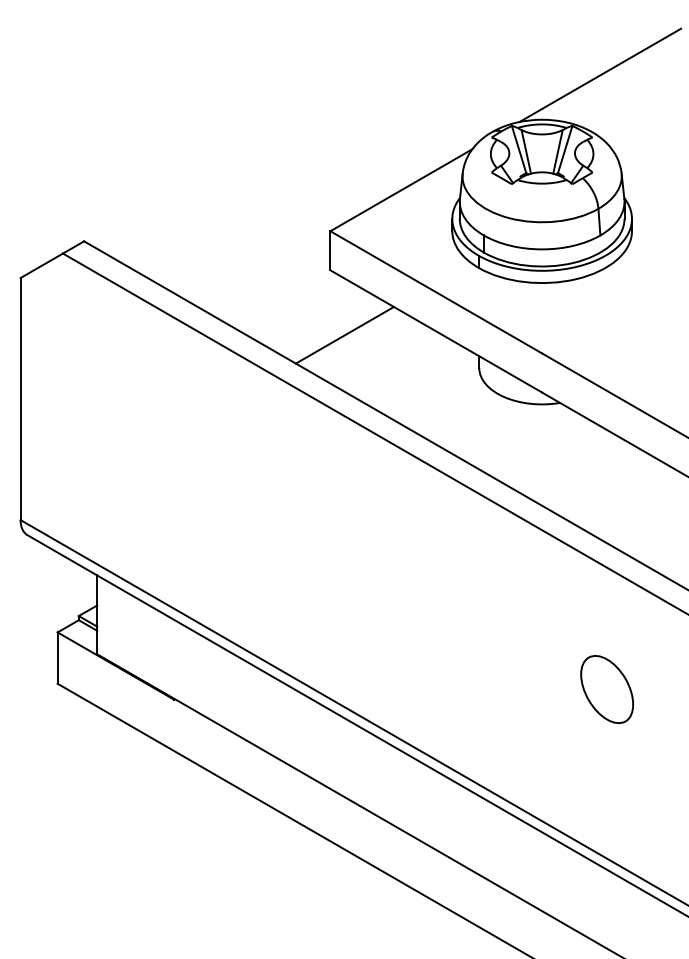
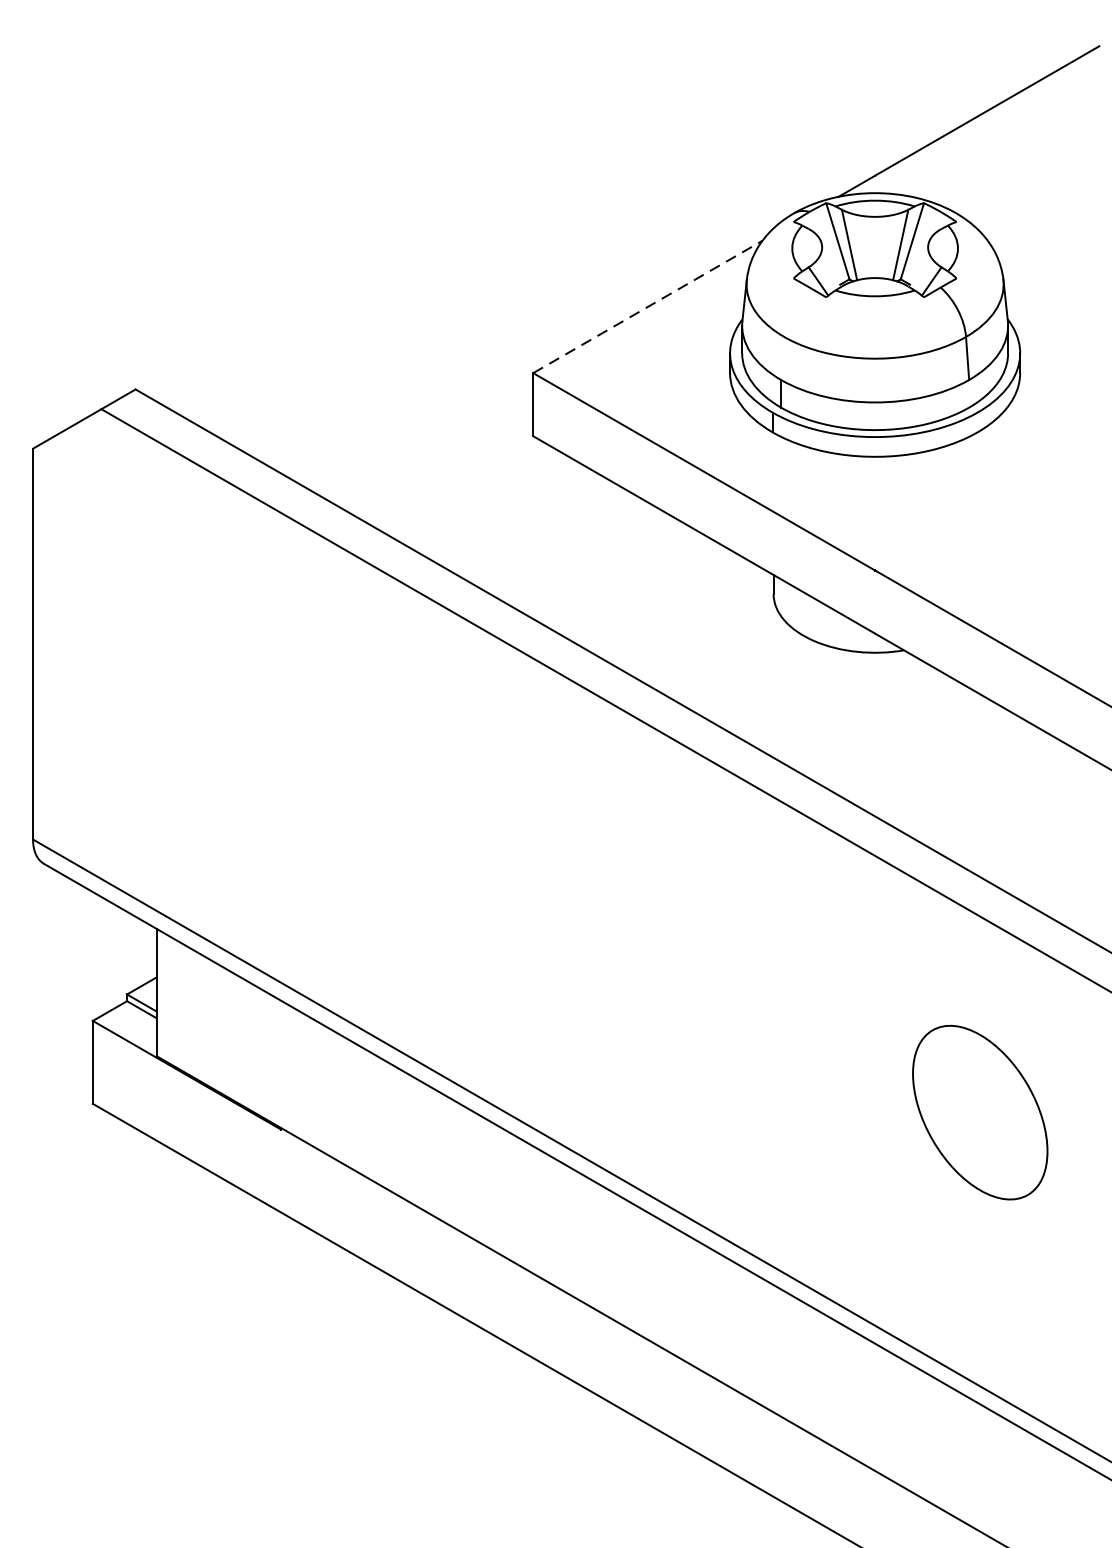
line: (401, 190) -> (648, 307), solid -> dashed
line: (344, 334) -> (556, 539), removed
part: (606, 689) -> (979, 1113), size x1.6

